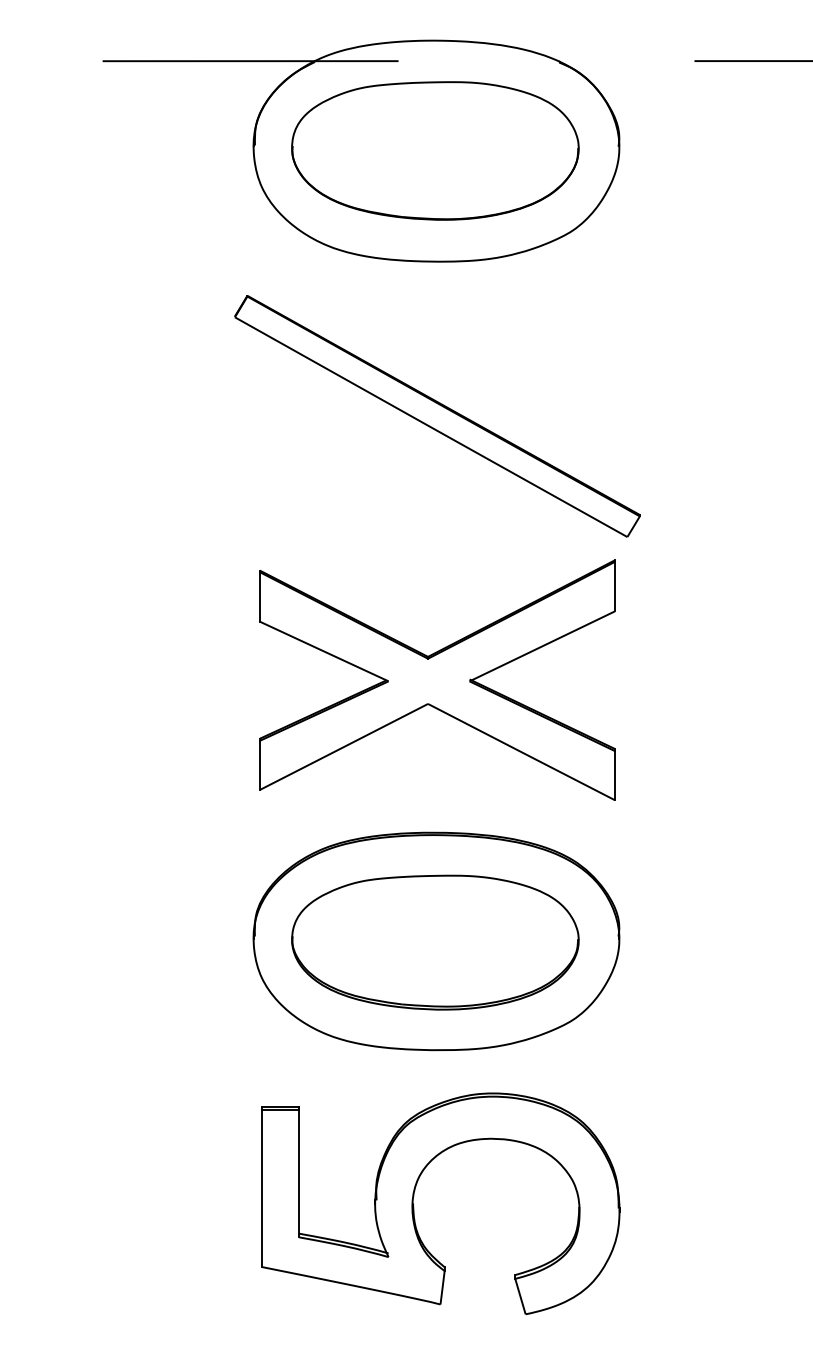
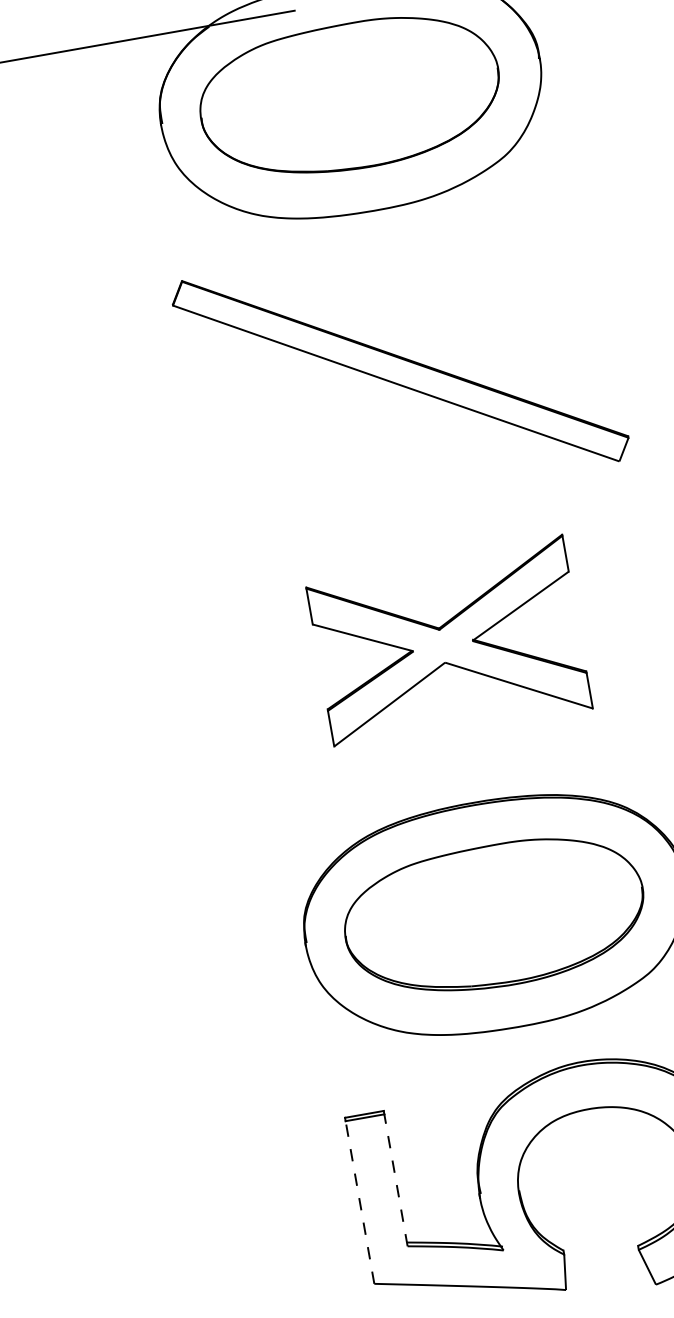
part: (437, 679) -> (448, 643), size x0.7
line: (299, 1173) -> (396, 1180), solid -> dashed
line: (261, 1188) -> (359, 1202), solid -> dashed

